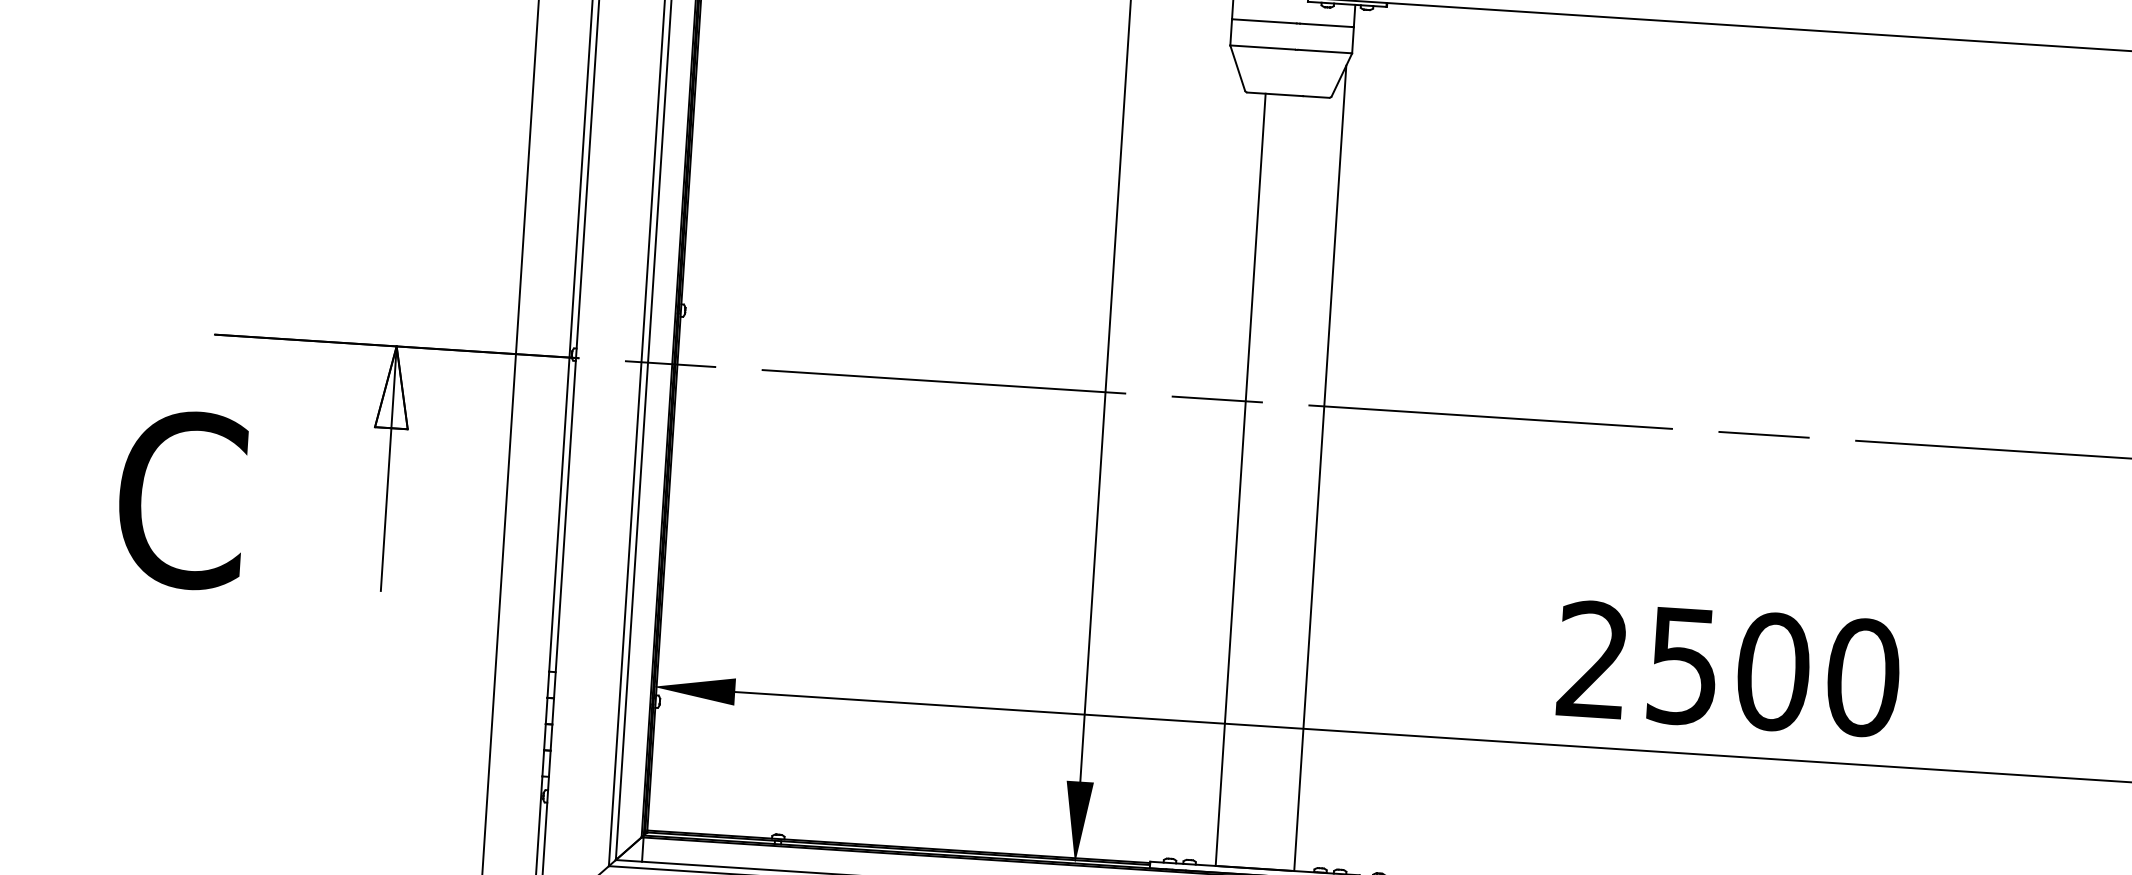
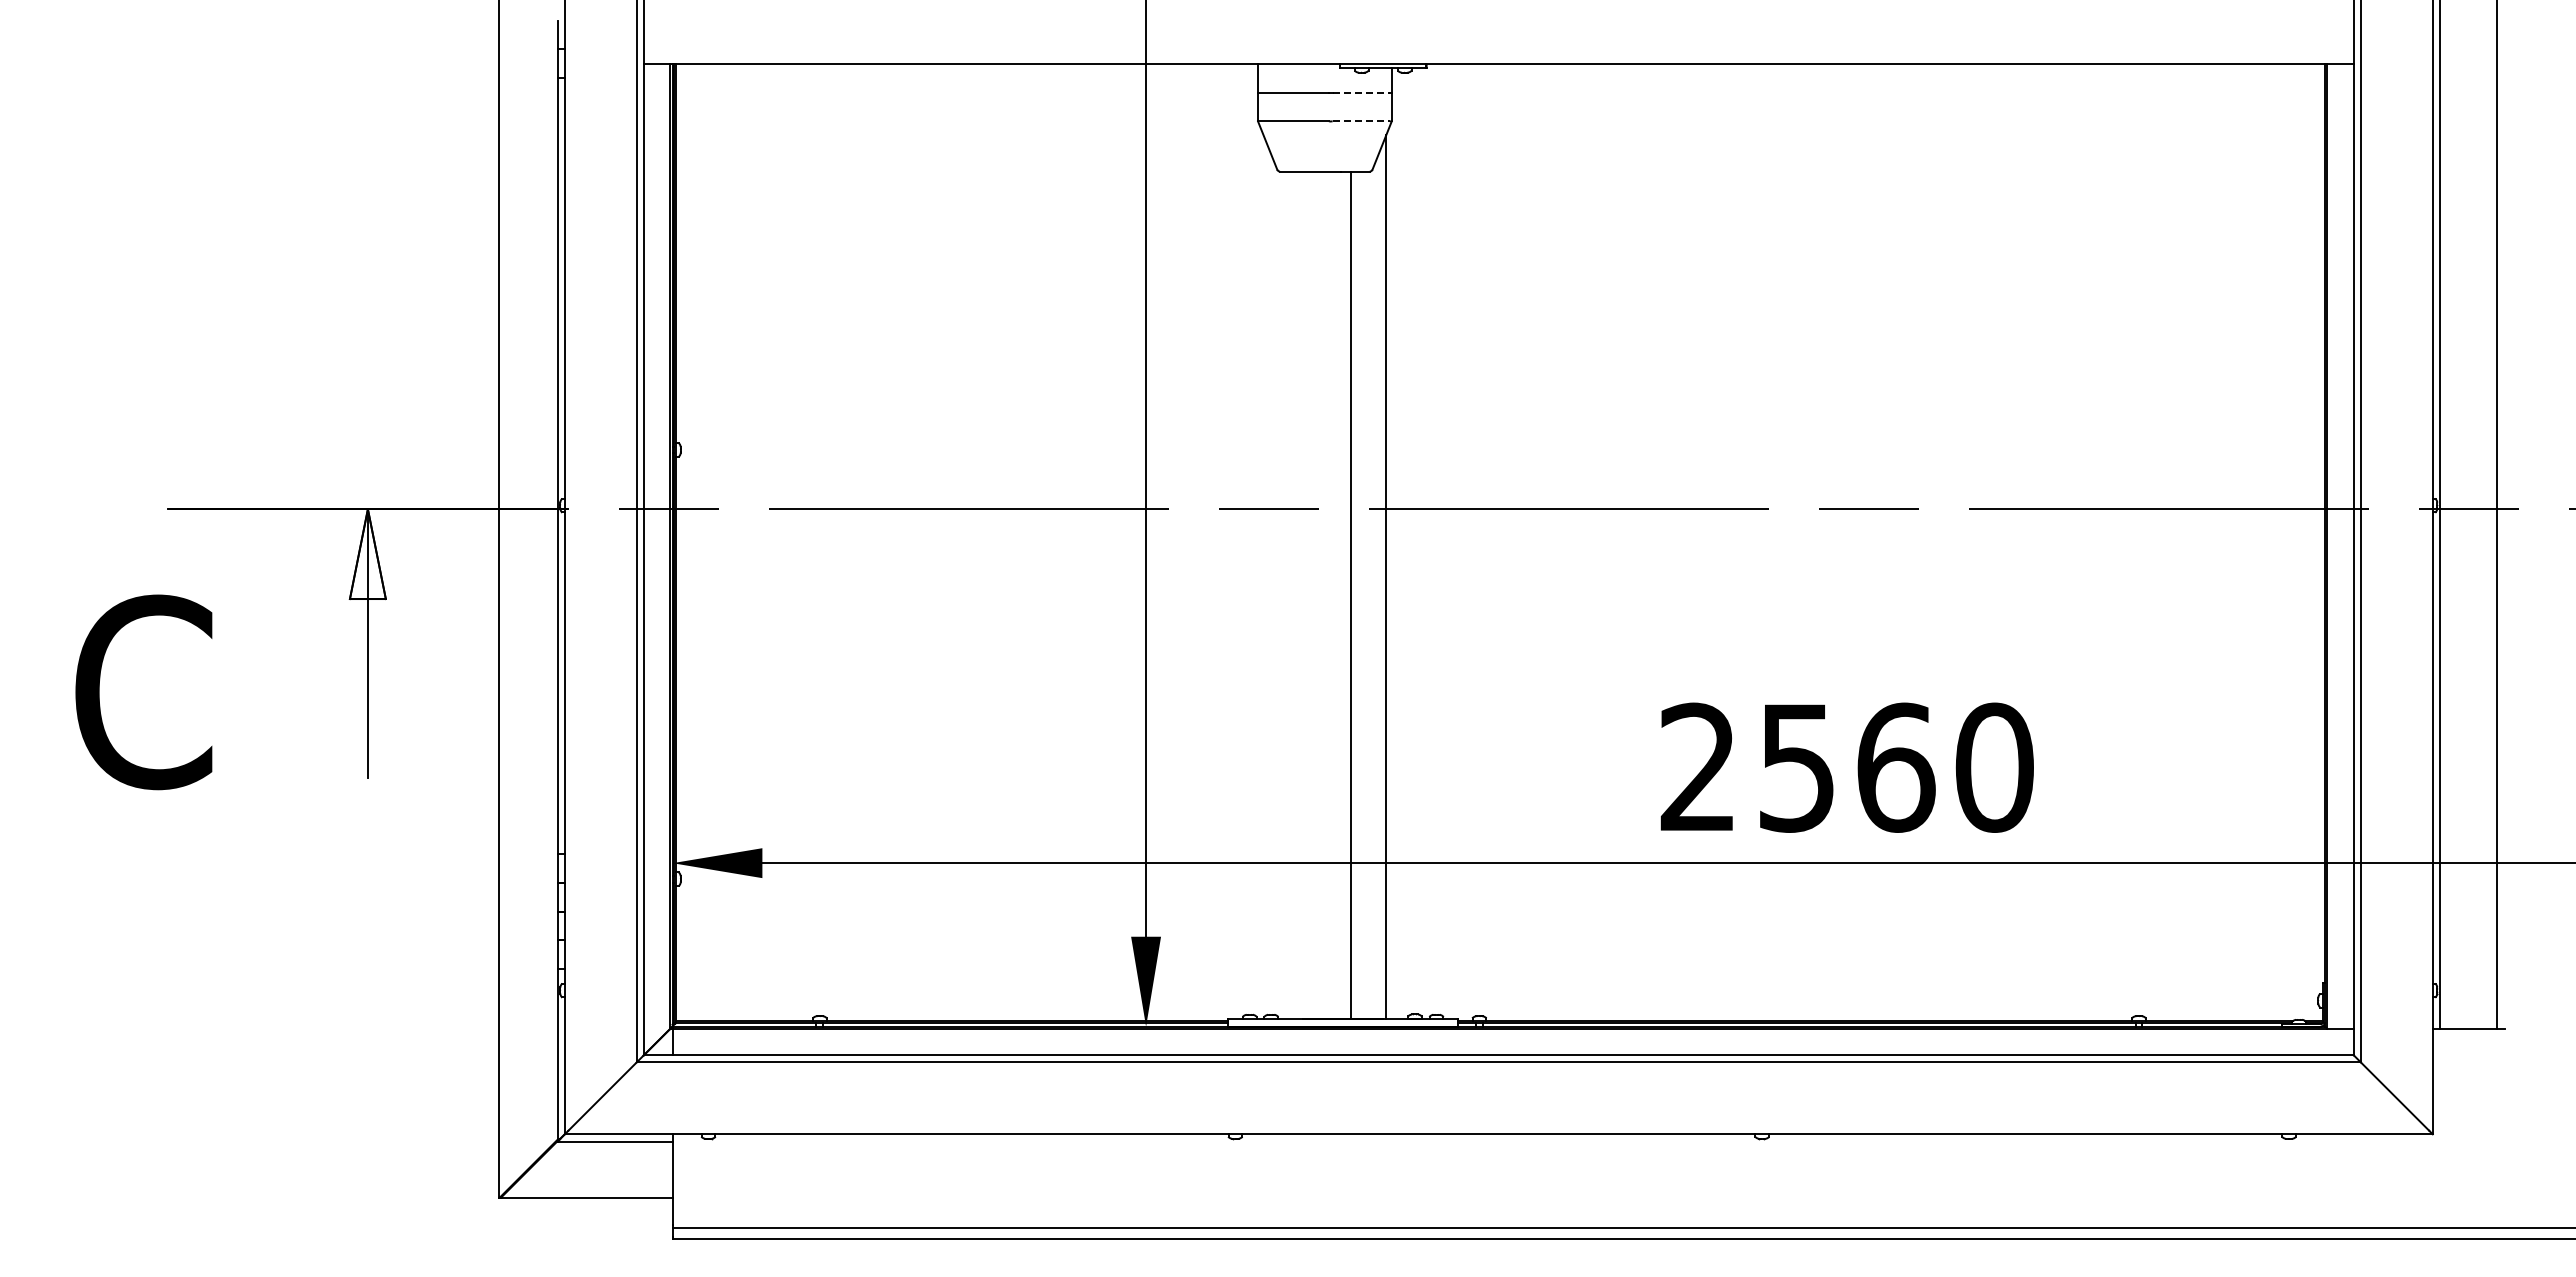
line: (1326, 25) -> (1361, 92), solid -> dashed
line: (1324, 51) -> (1361, 121), solid -> dashed
line: (1241, 479) -> (1351, 595), moved
text: (1773, 671) -> (1896, 767), 2500 -> 2560

